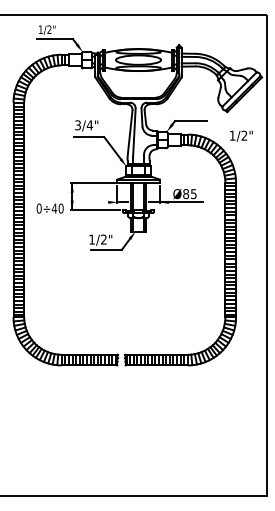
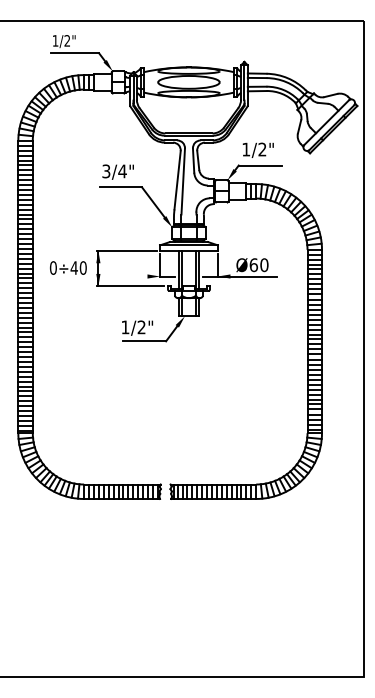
text: (240, 135) -> (257, 149), moved
text: (189, 194) -> (258, 265), Ø85 -> Ø60
text: (50, 208) -> (68, 267), moved

